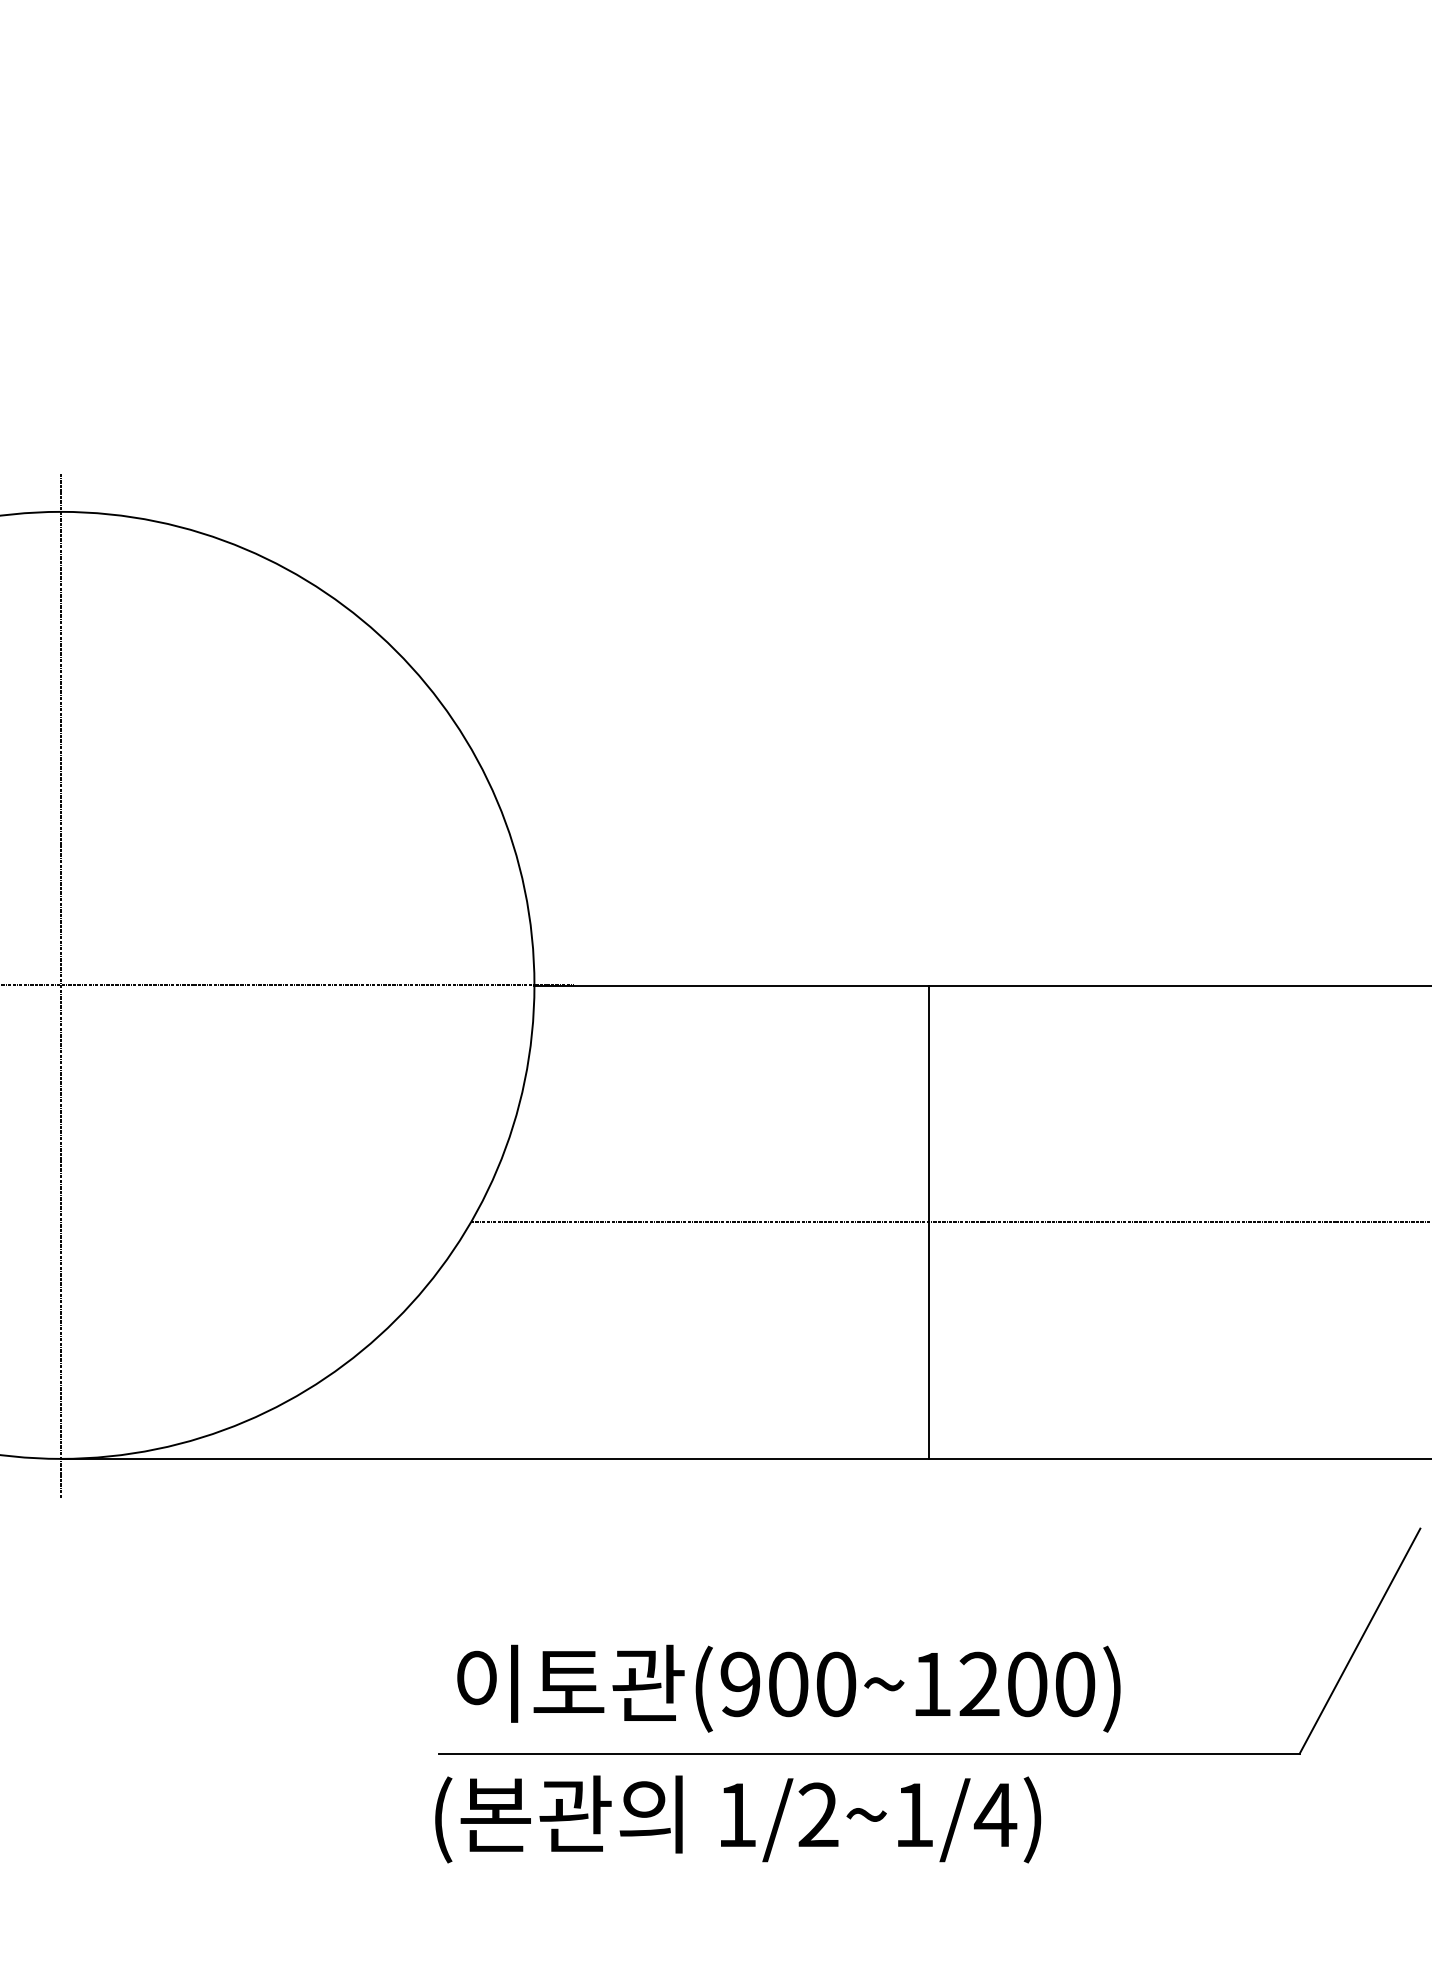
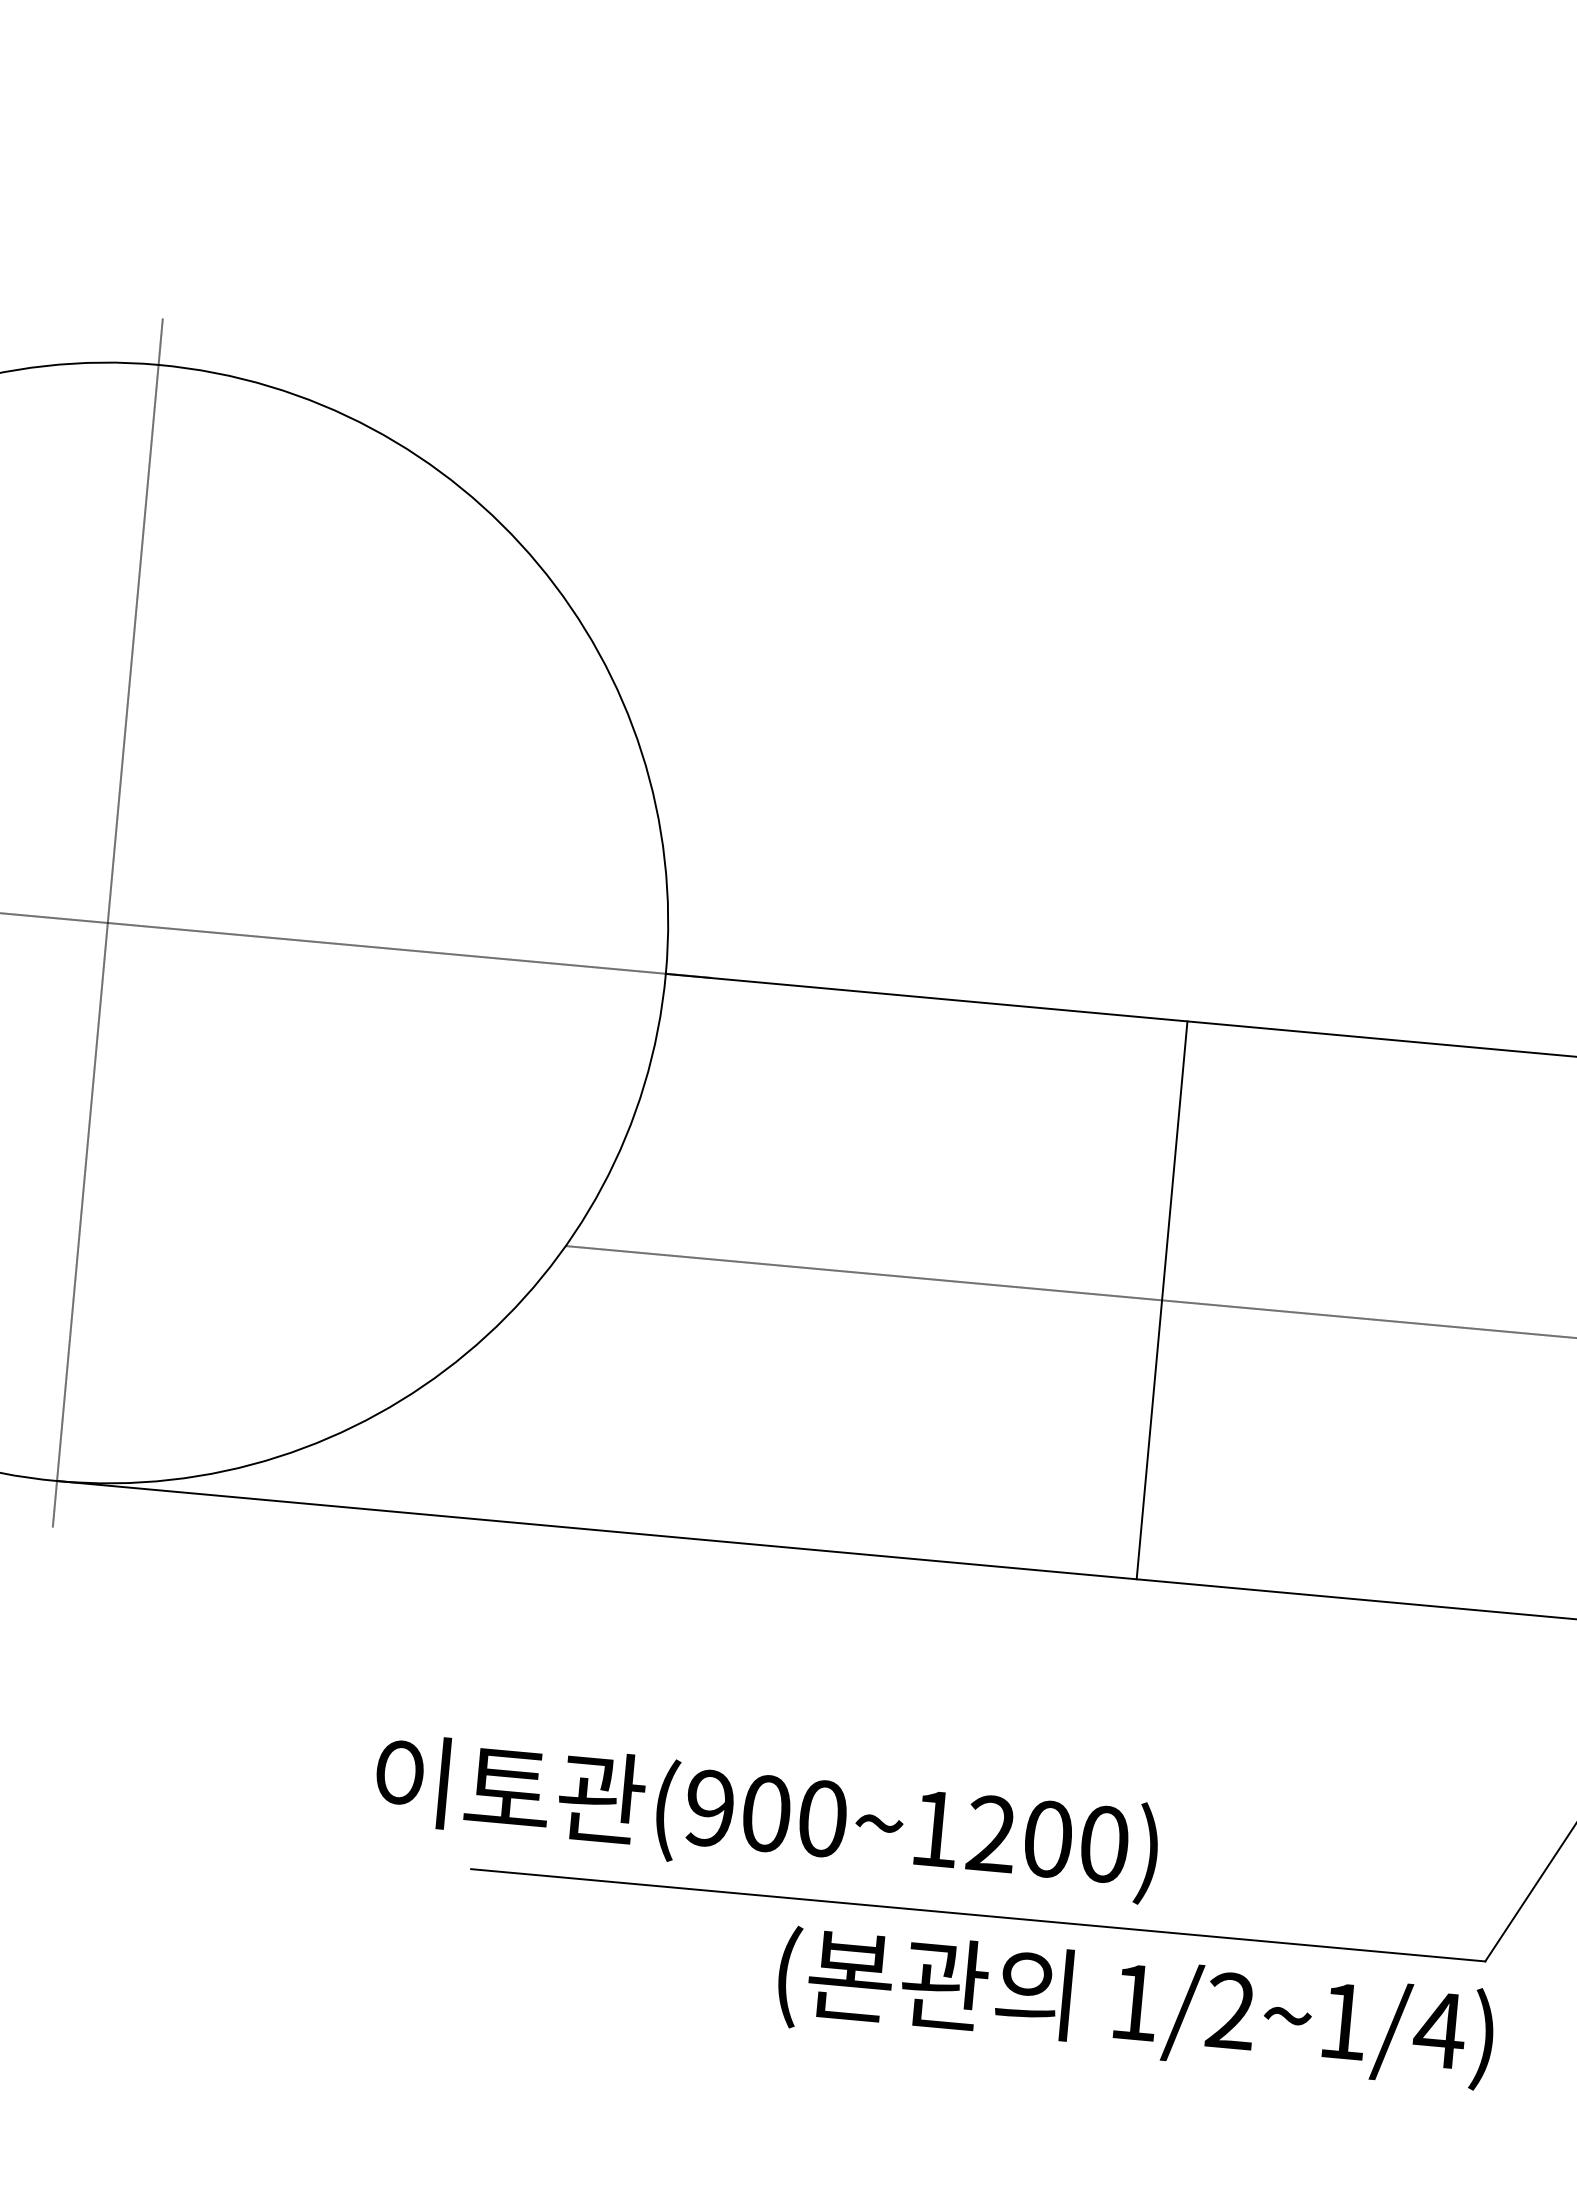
line: (929, 1221) -> (1162, 1299), moved
text: (788, 1688) -> (766, 1818), moved
text: (738, 1819) -> (1136, 2007), moved

